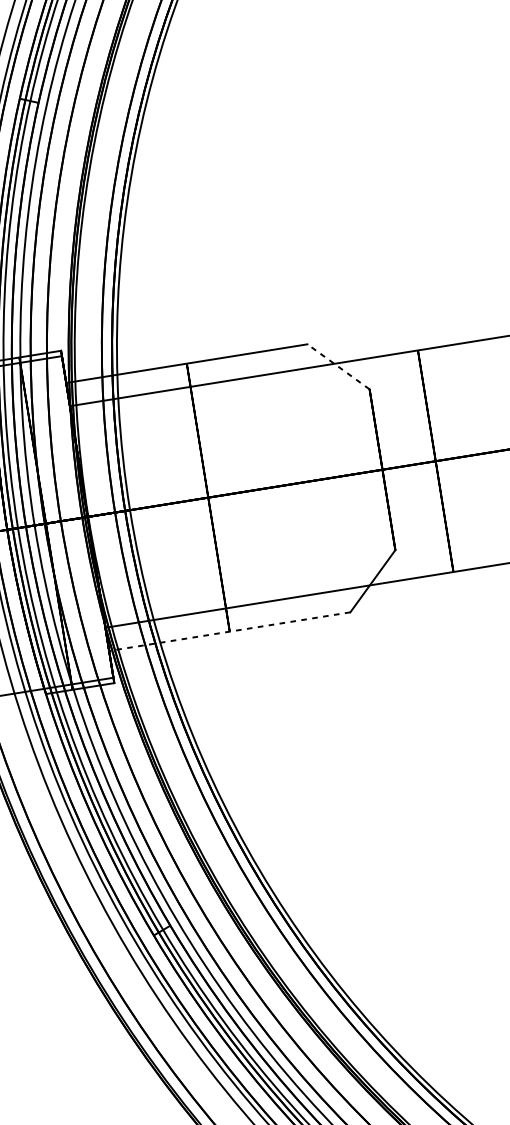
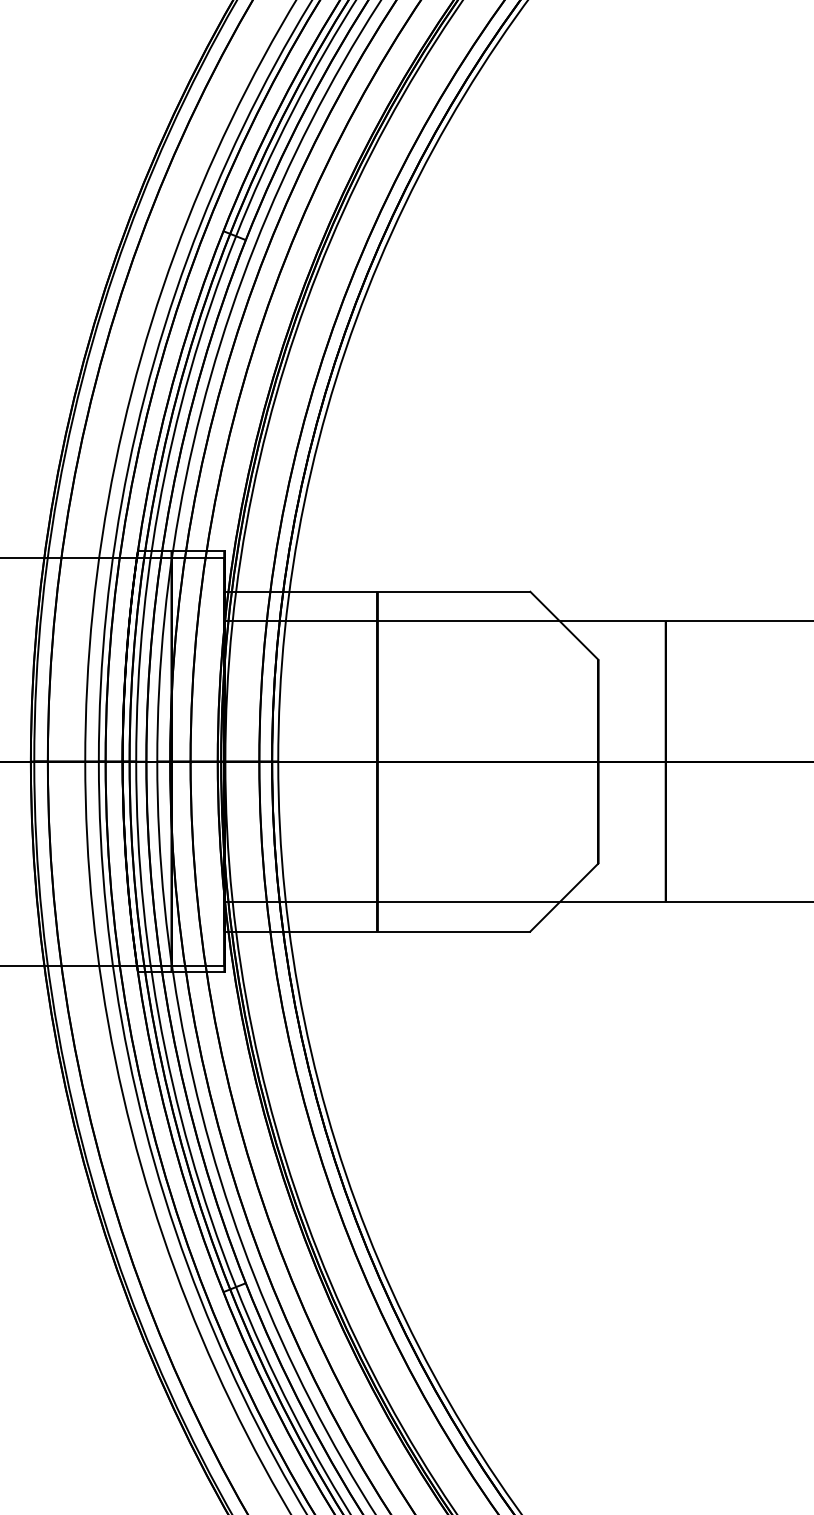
line: (338, 366) -> (564, 625), dashed -> solid
line: (229, 631) -> (377, 931), dashed -> solid

